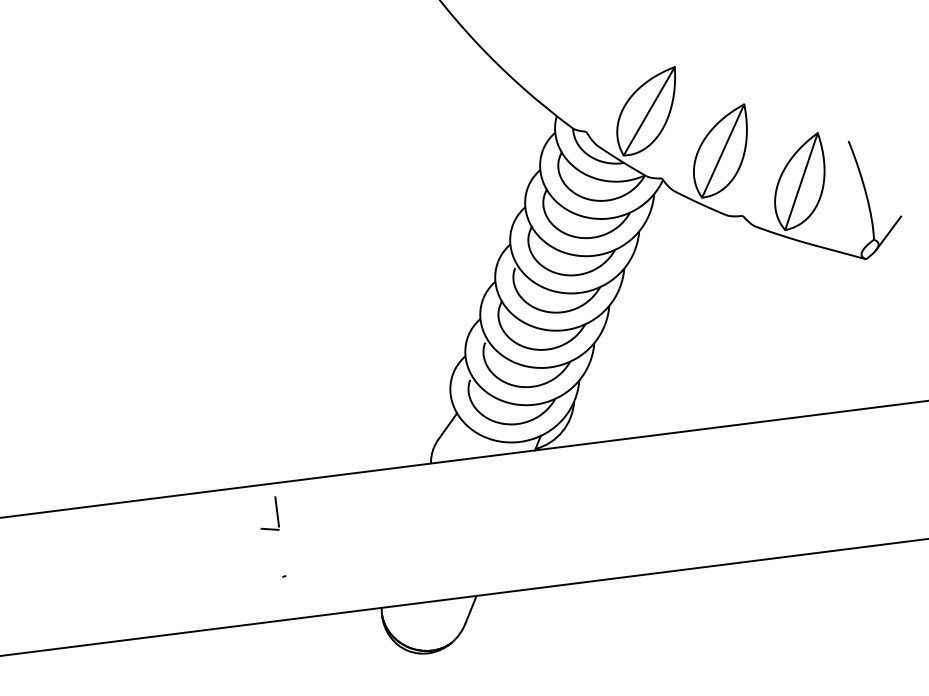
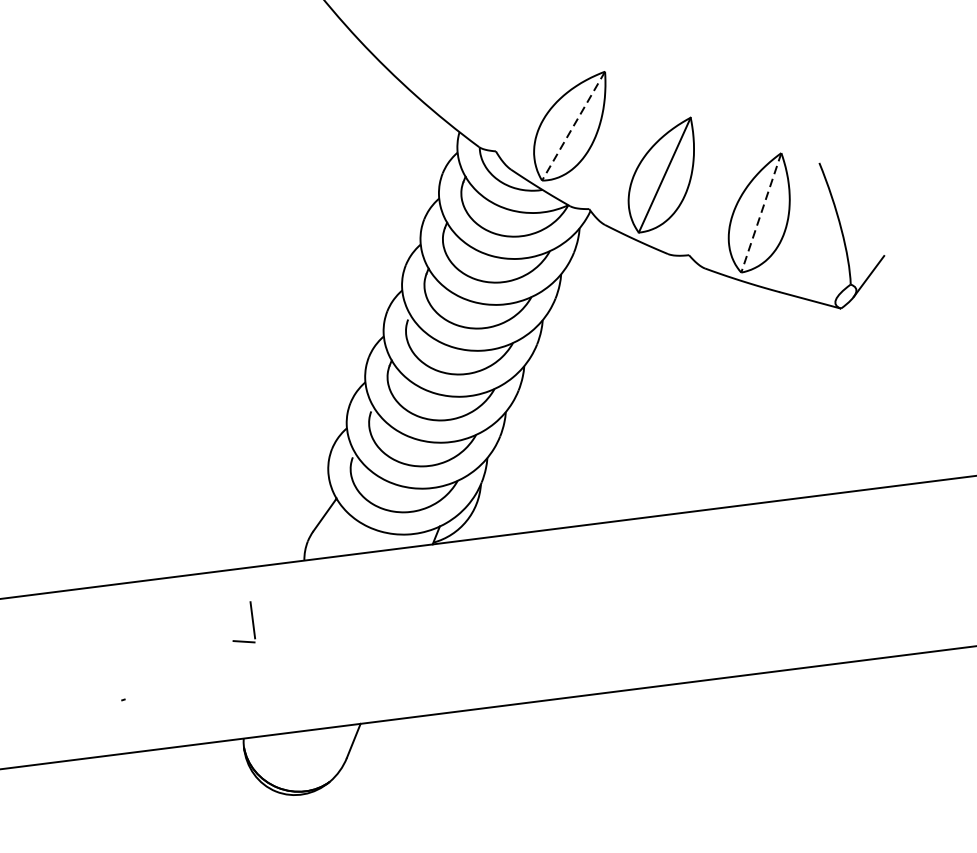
line: (649, 111) -> (573, 126), solid -> dashed
line: (801, 182) -> (761, 213), solid -> dashed
part: (276, 513) -> (251, 622), moved

